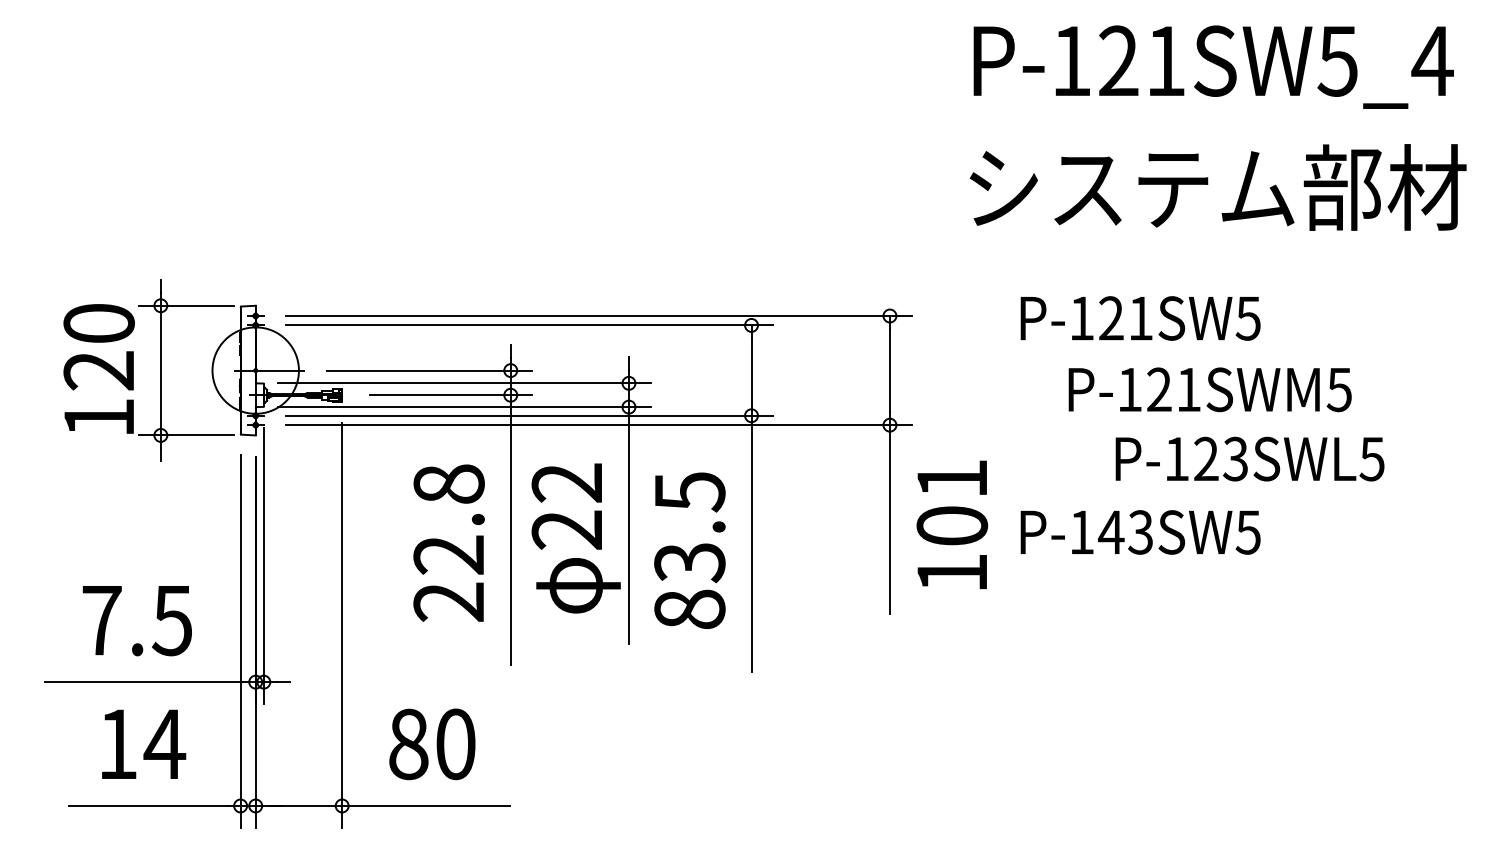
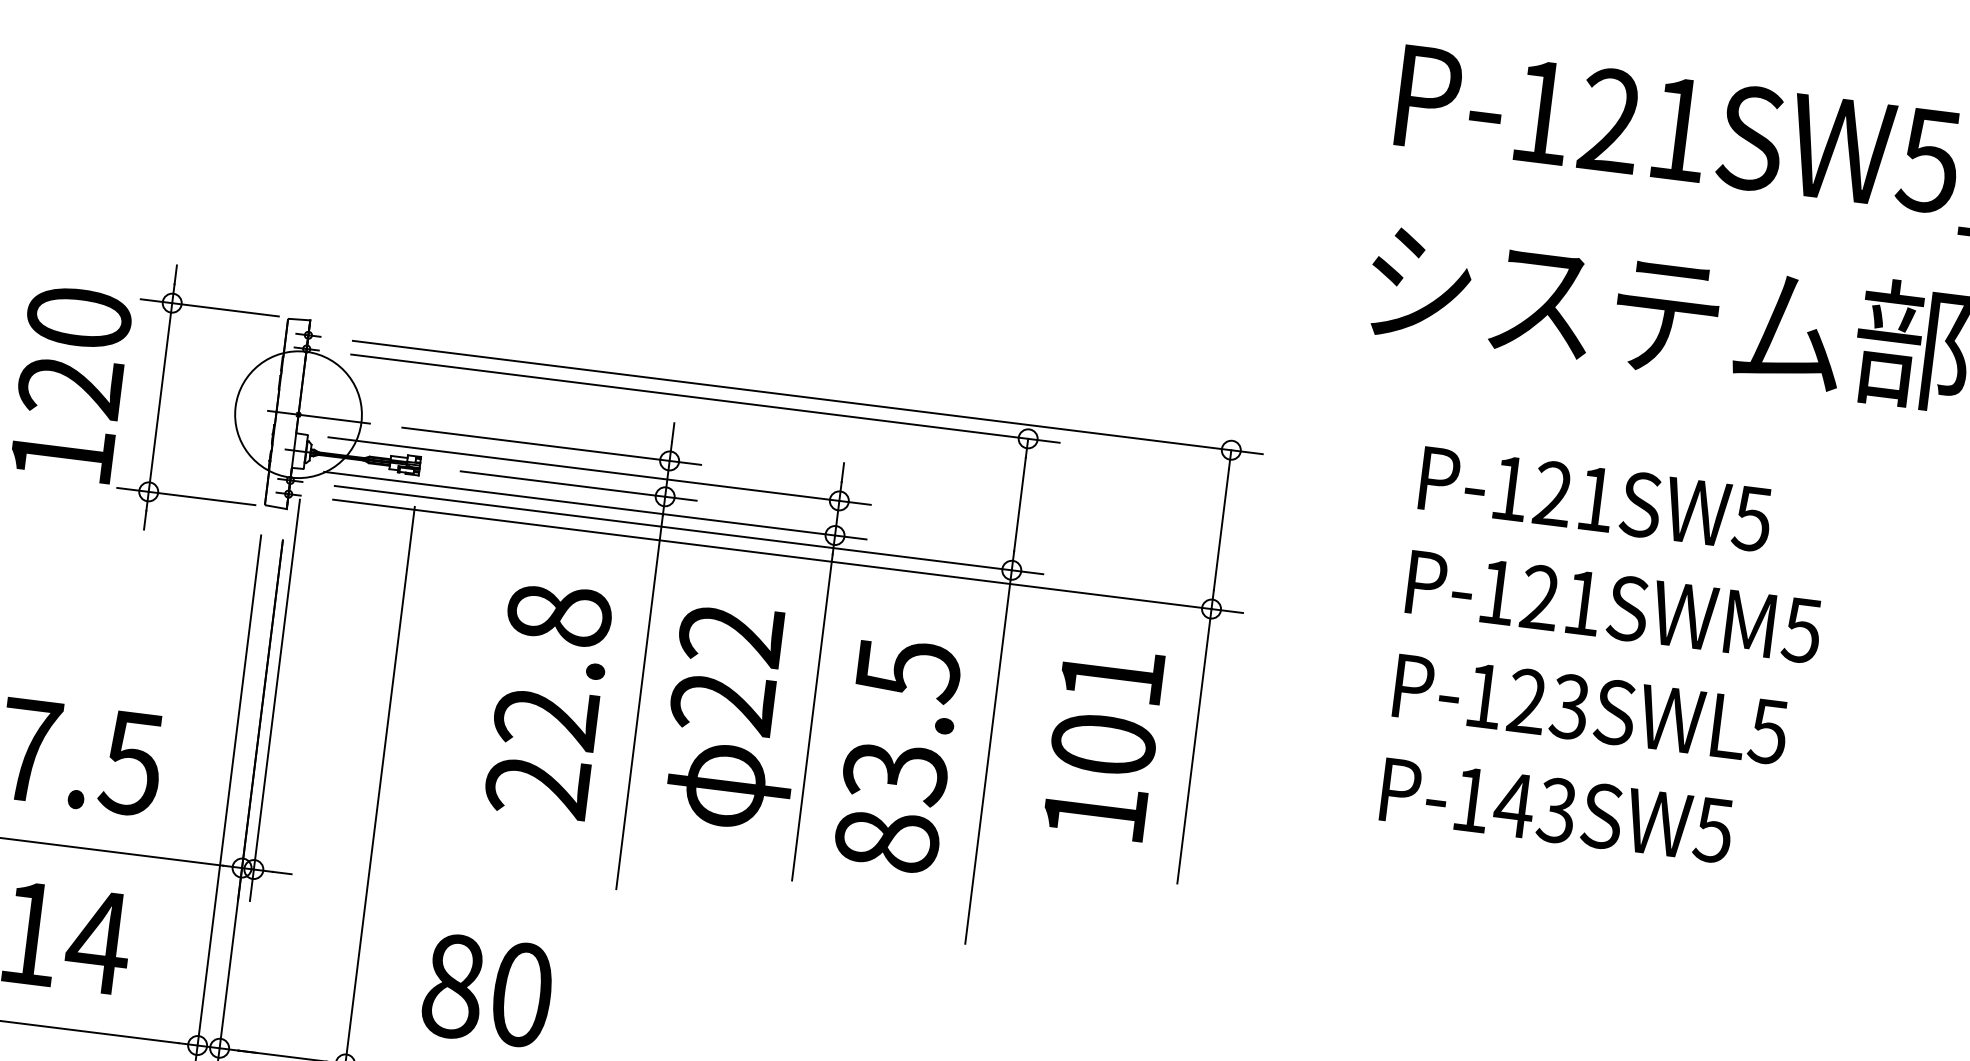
text: (1209, 389) -> (1613, 606), moved
text: (1249, 458) -> (1590, 708), moved
text: (952, 524) -> (1104, 742), moved

